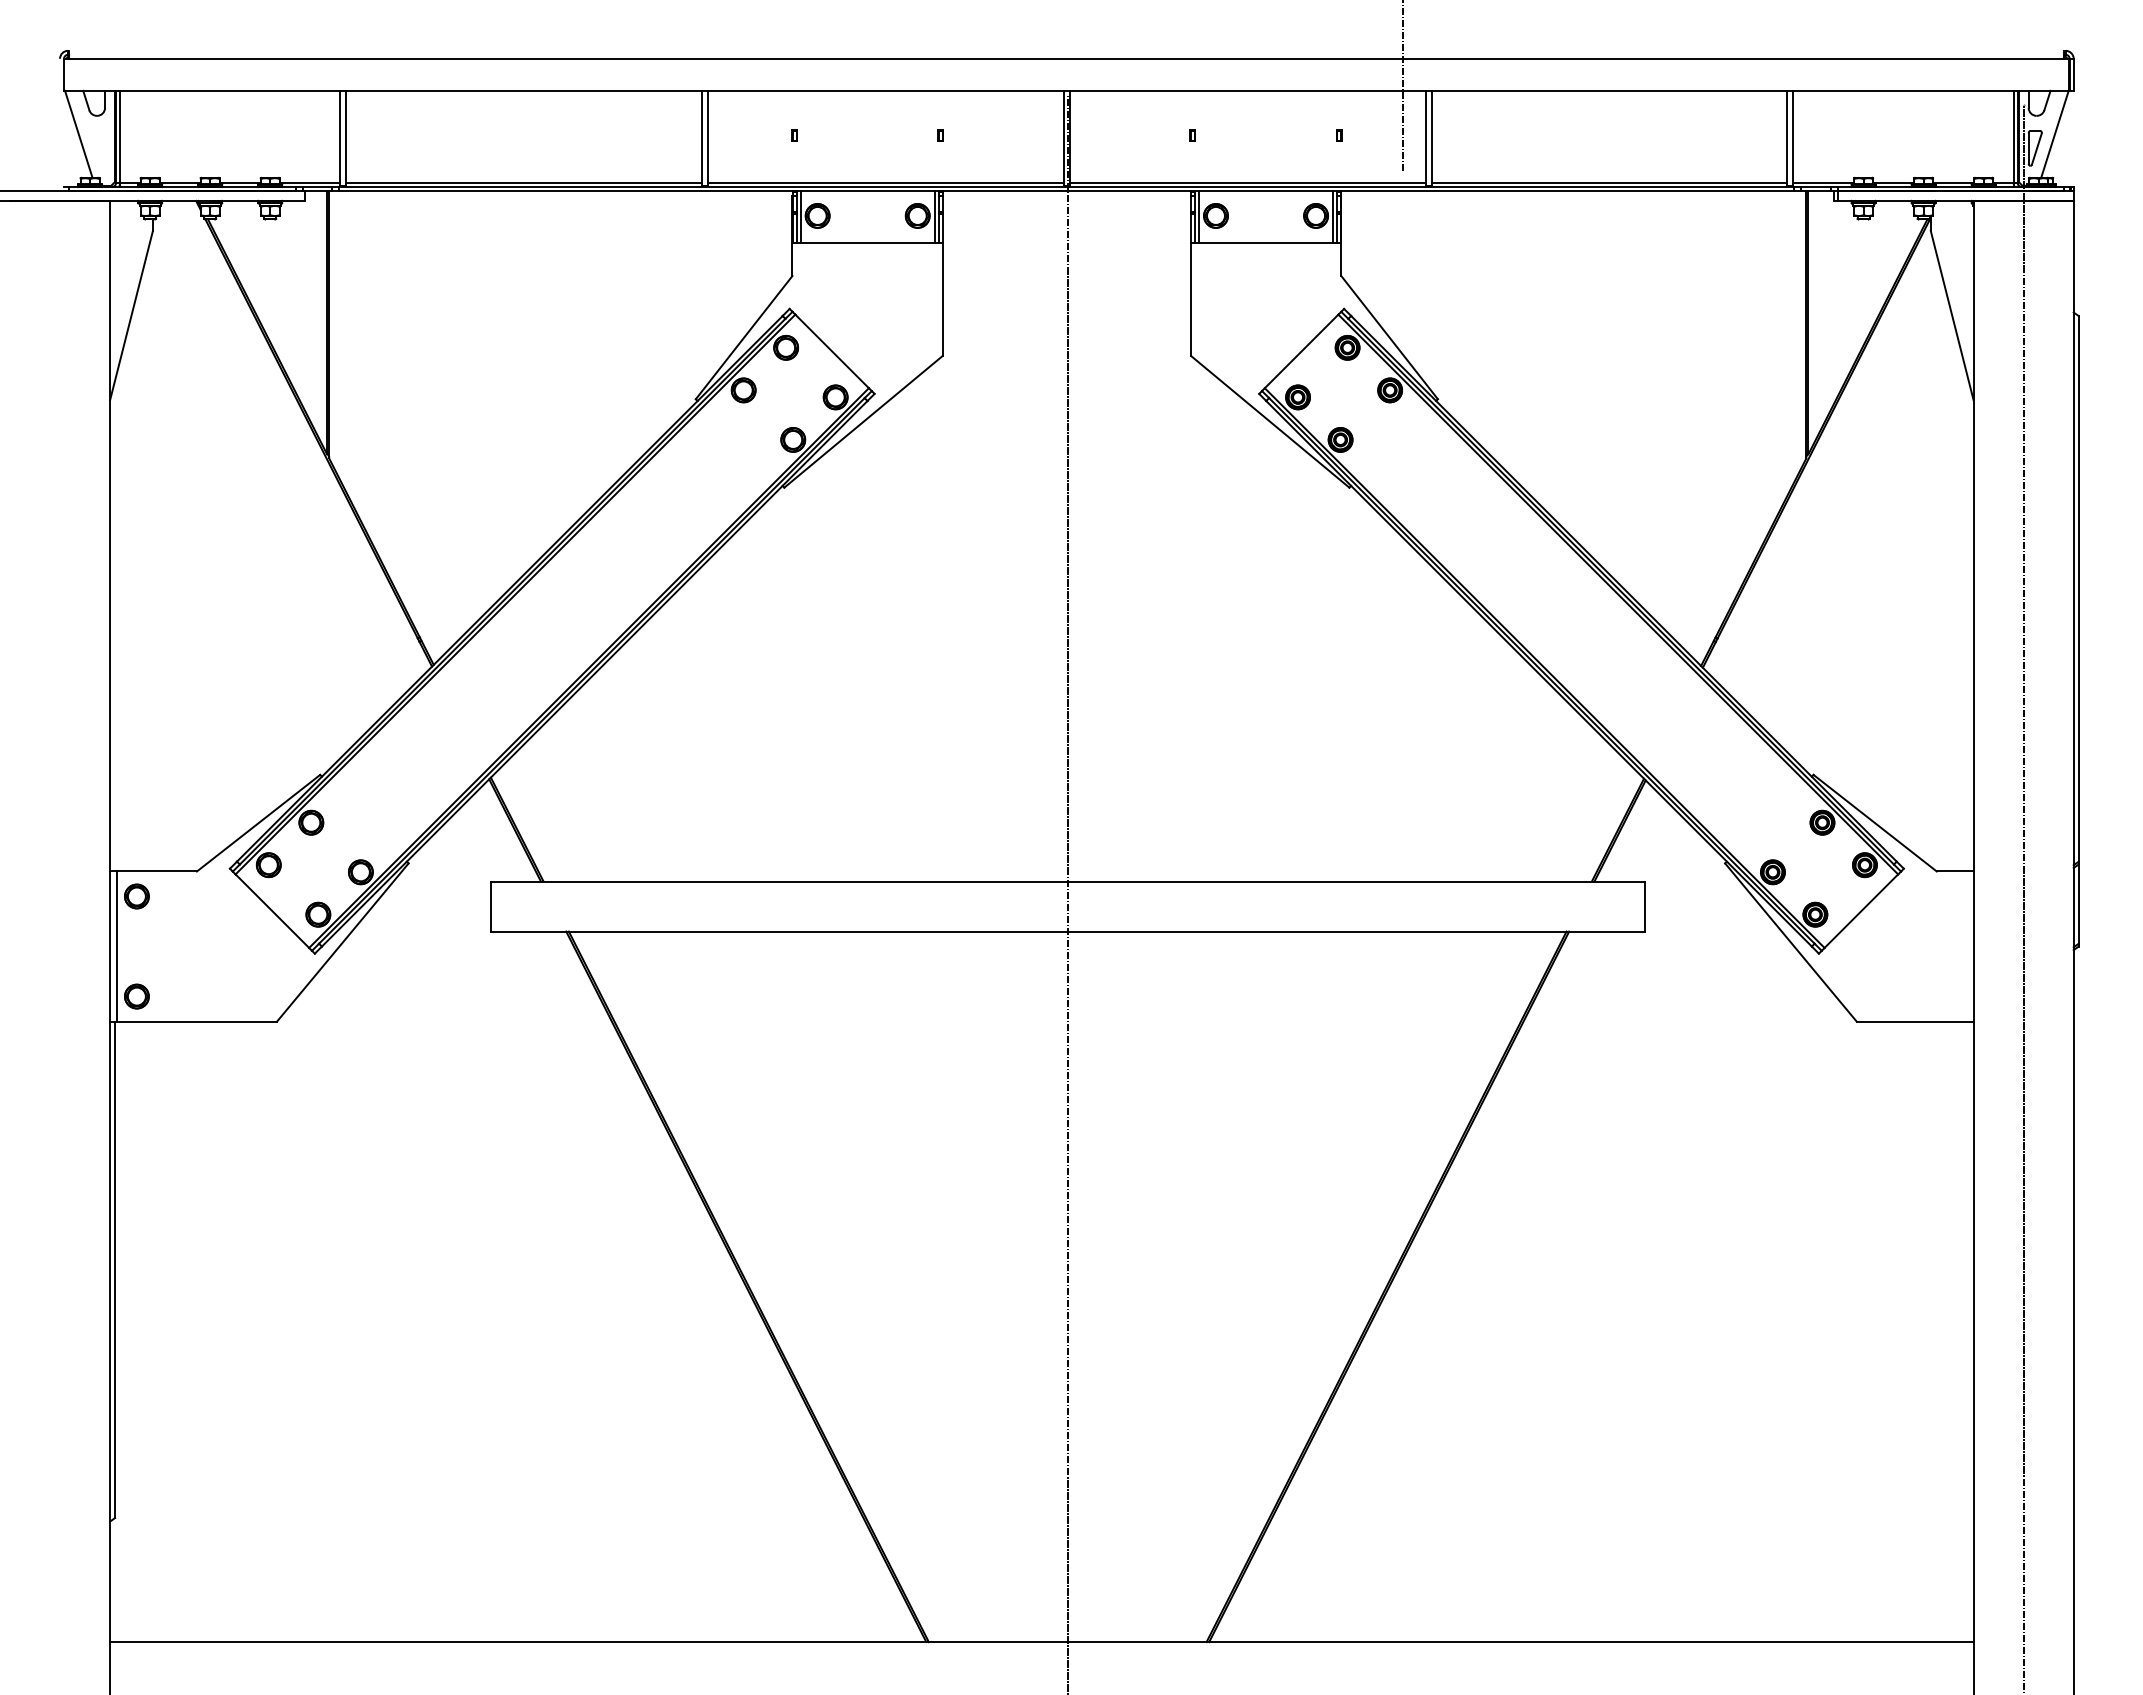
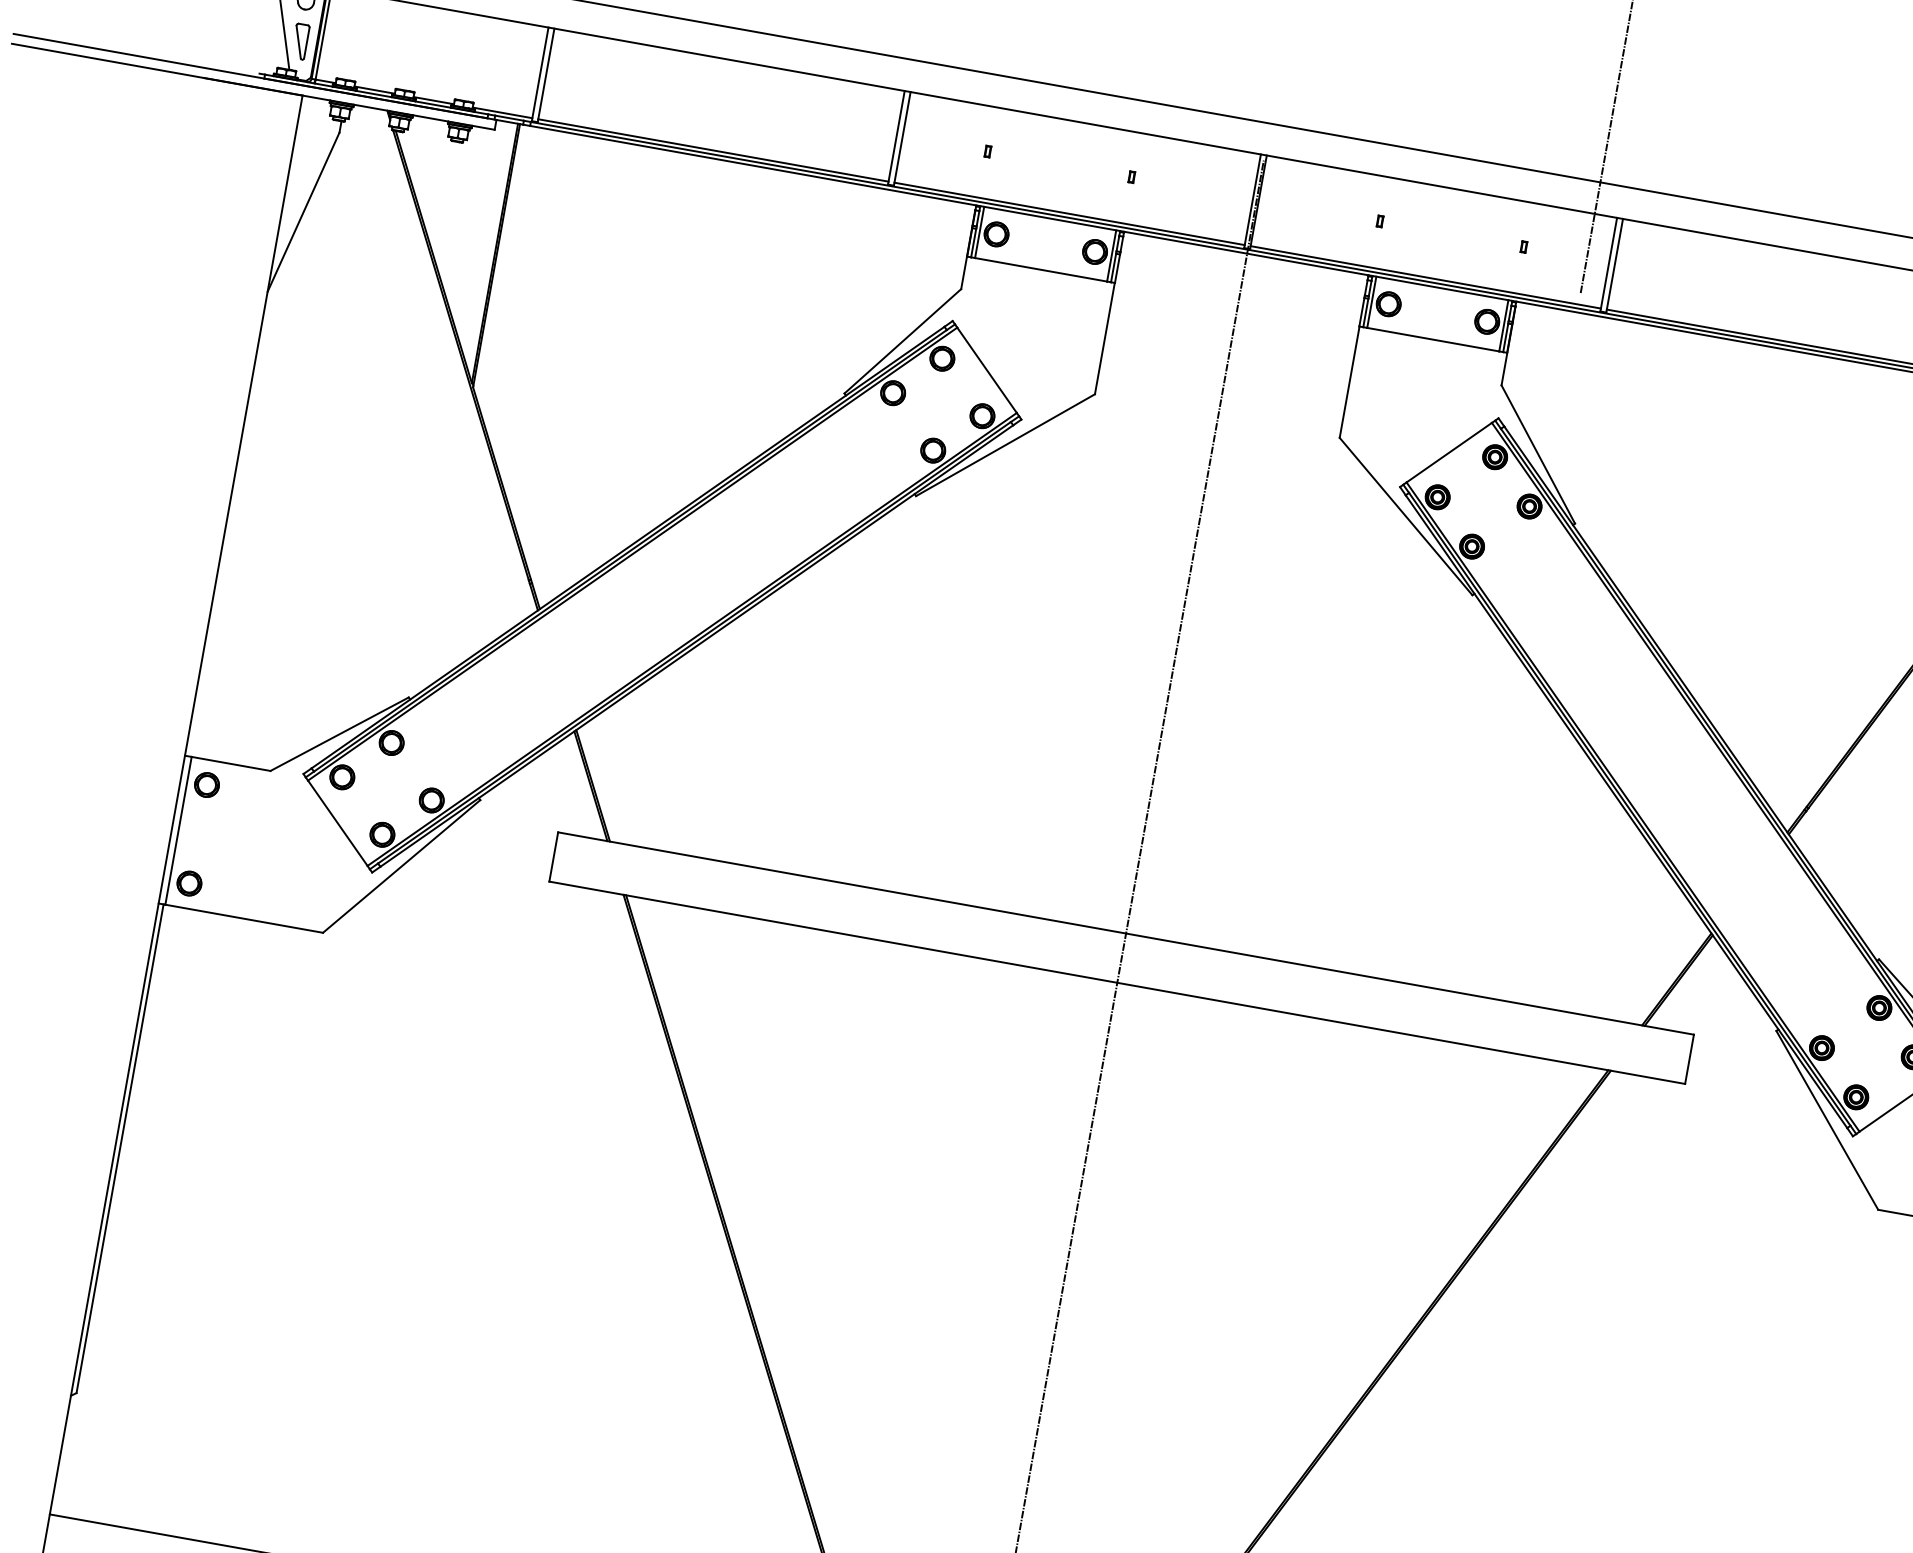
part: (98, 148) -> (300, 41), added

